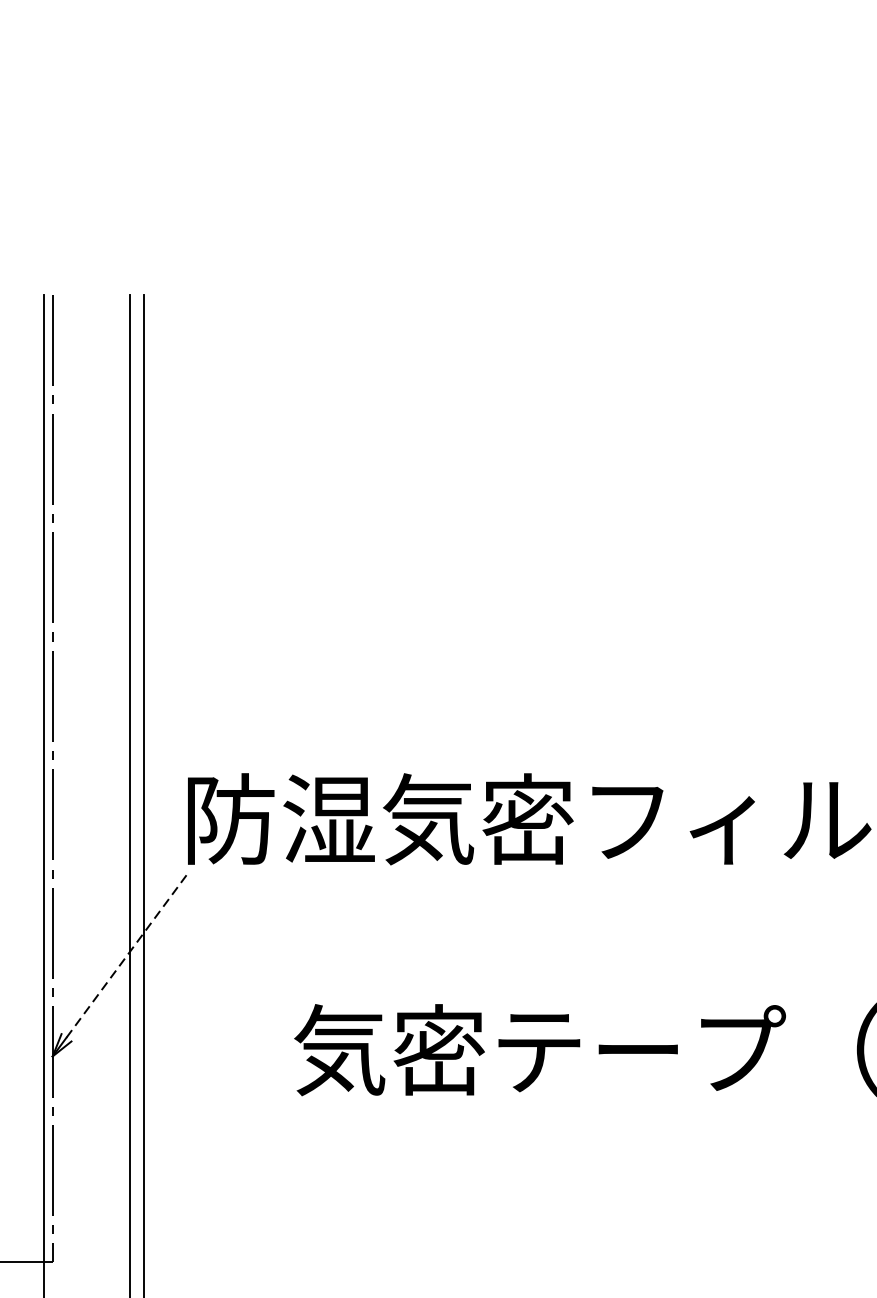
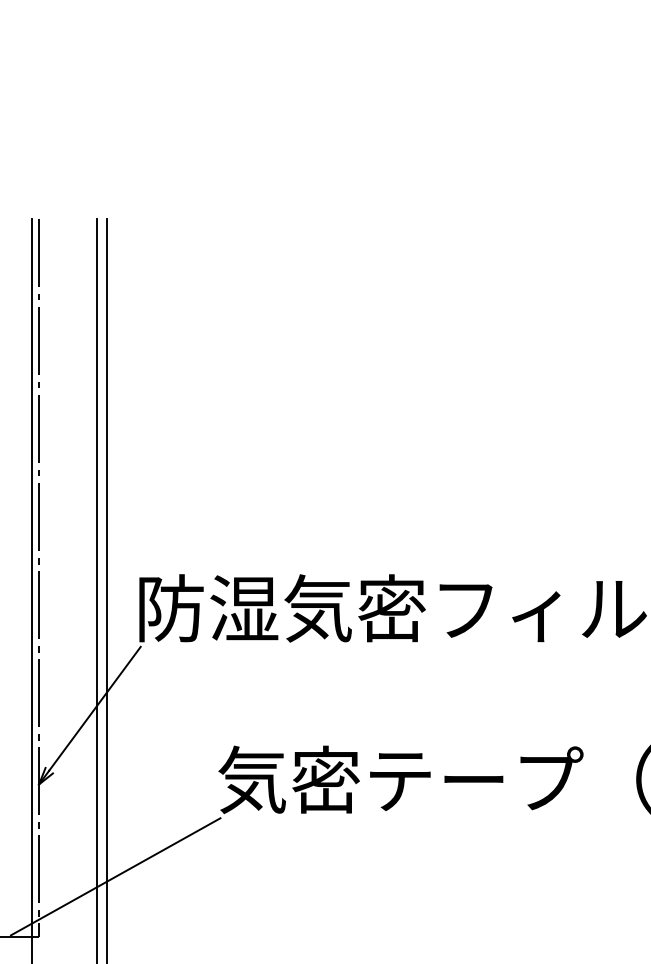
line: (128, 954) -> (95, 708), dashed -> solid
line: (155, 1180) -> (115, 876), added

